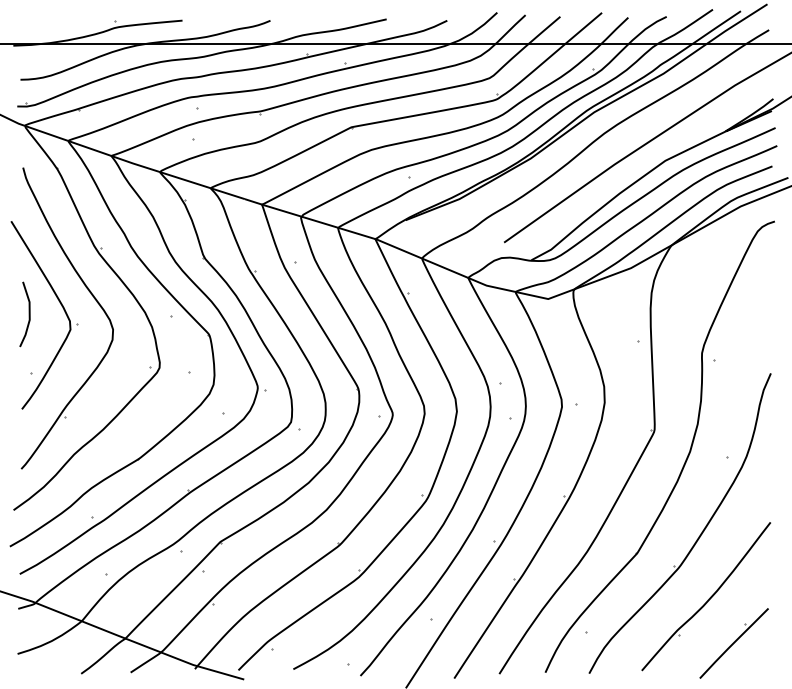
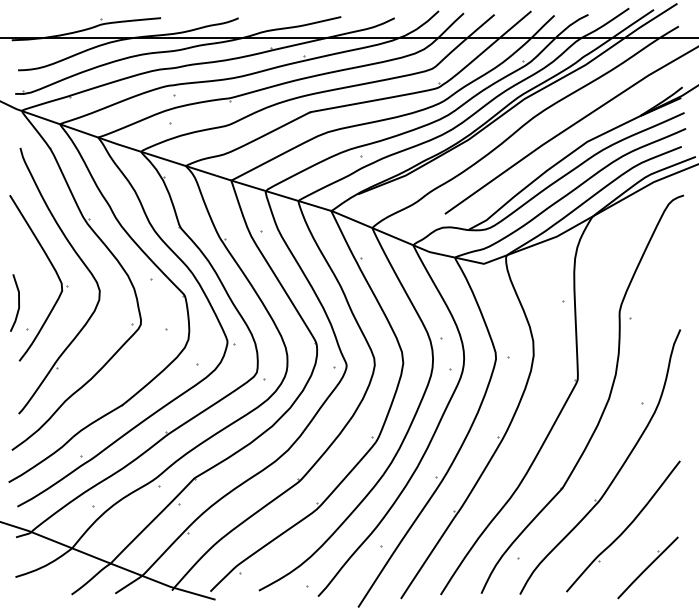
line: (28, 314) -> (18, 303), moved

